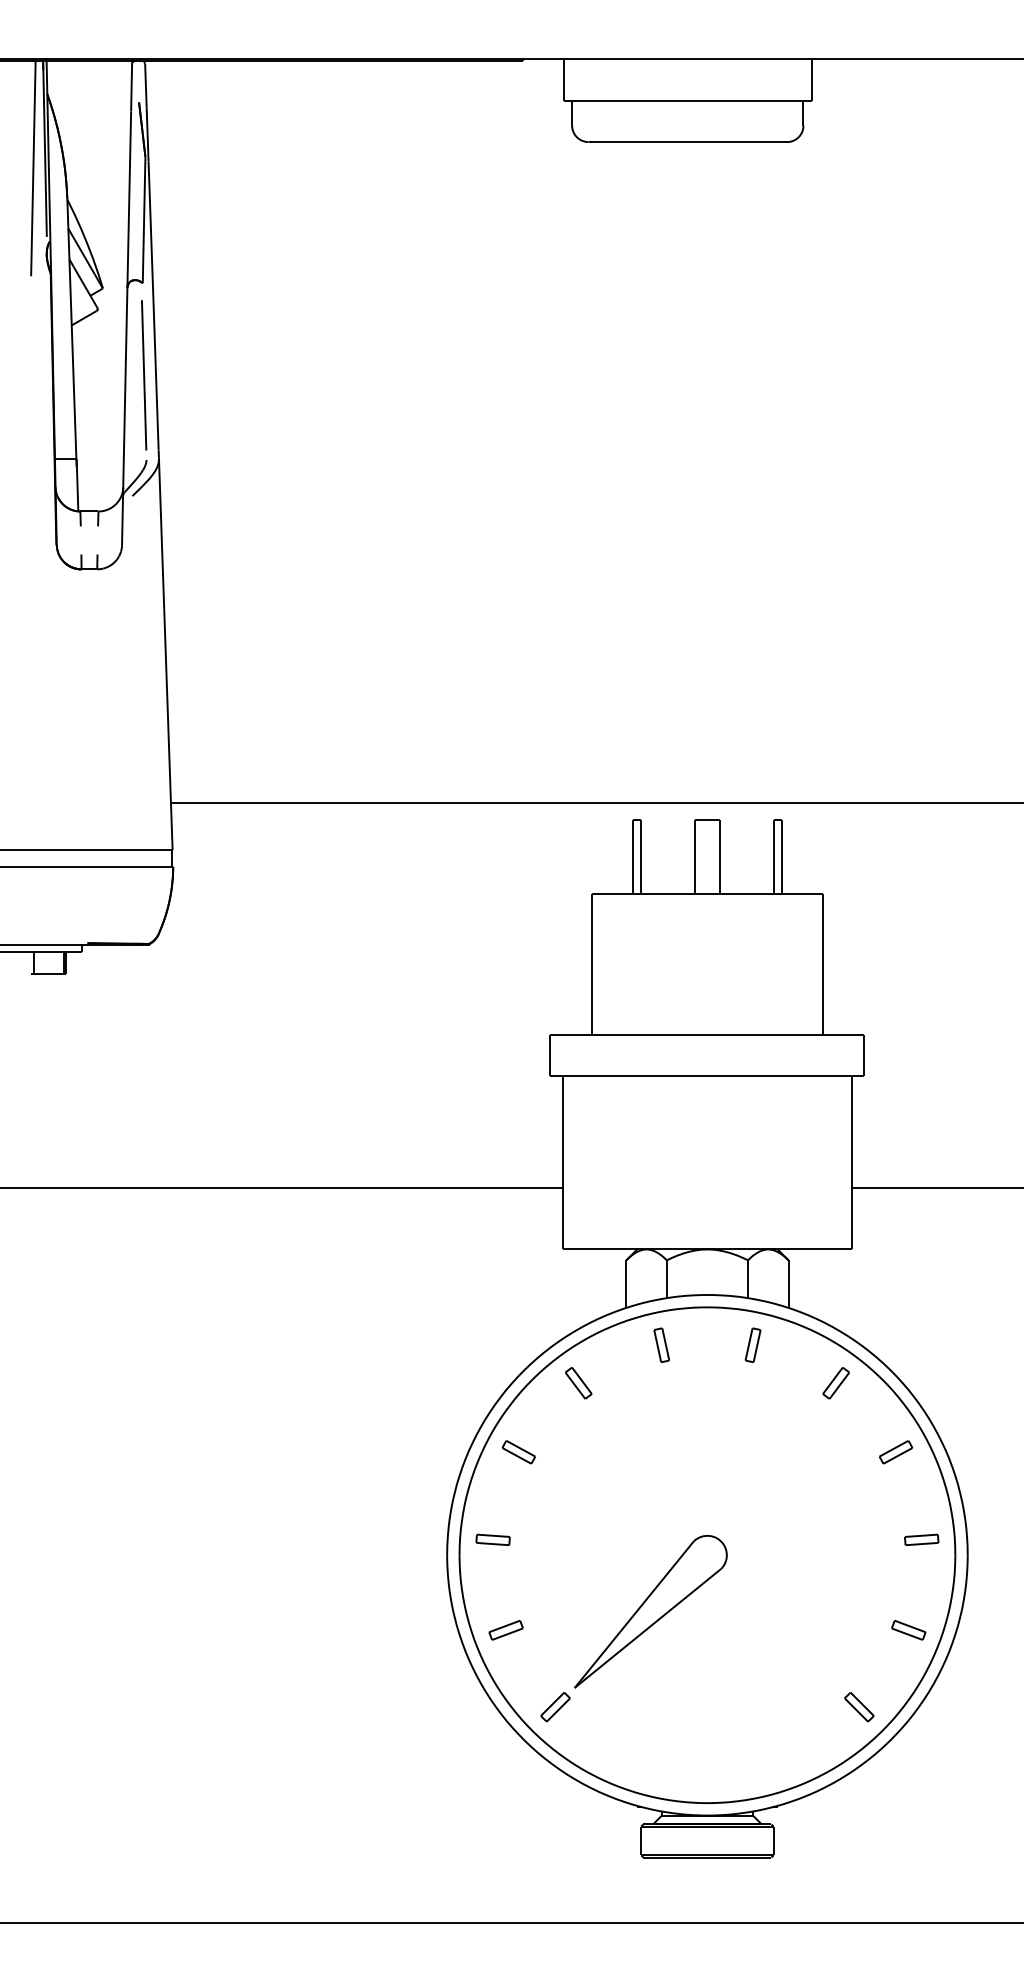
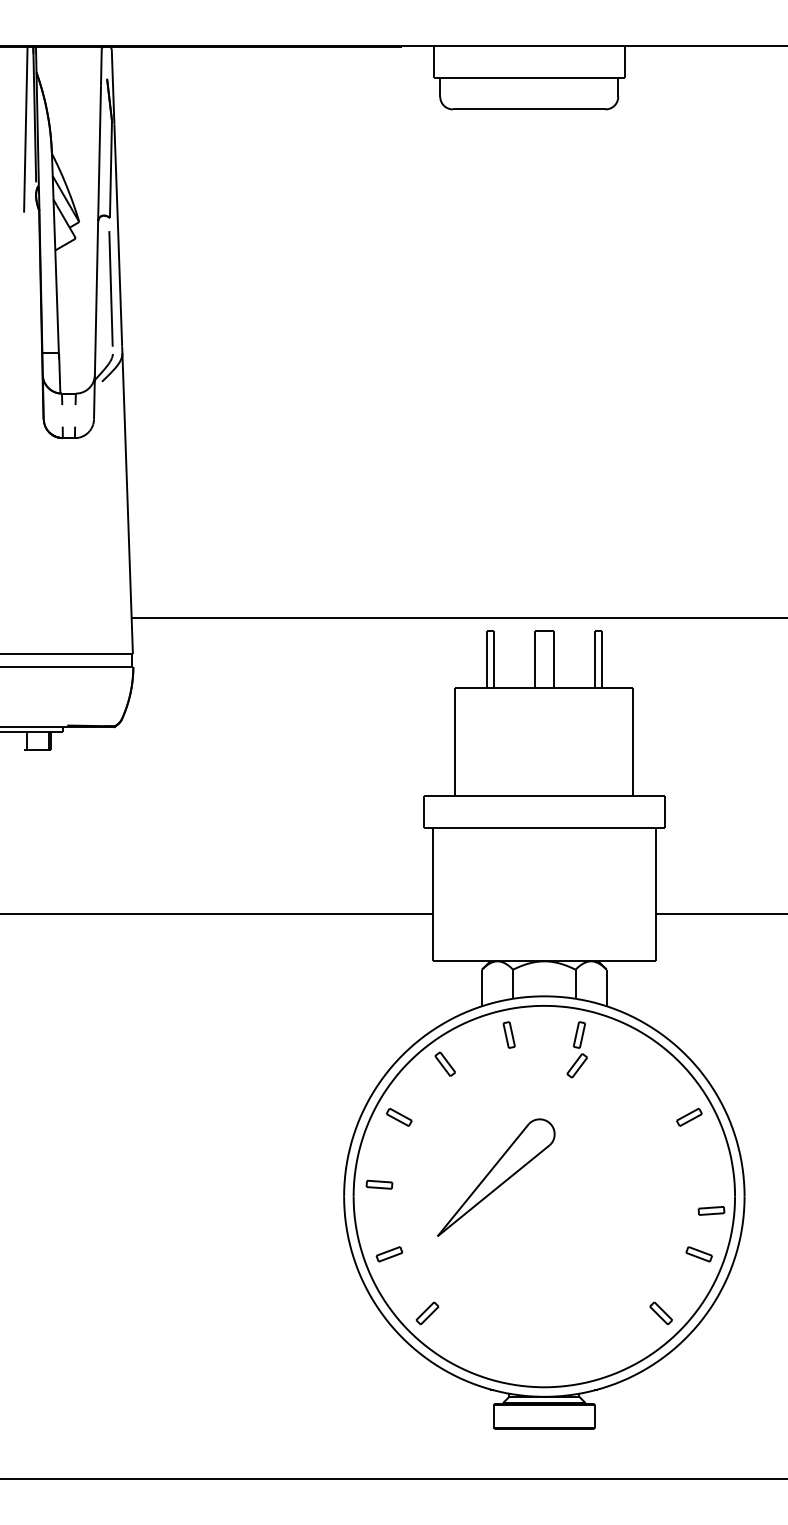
part: (835, 1383) -> (576, 1065), moved
part: (921, 1539) -> (711, 1210), moved
part: (650, 1611) -> (495, 1177), moved

